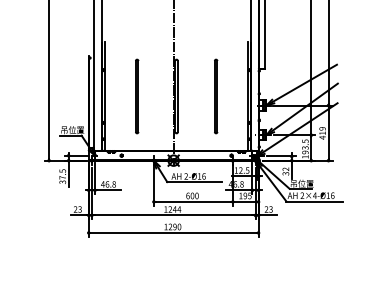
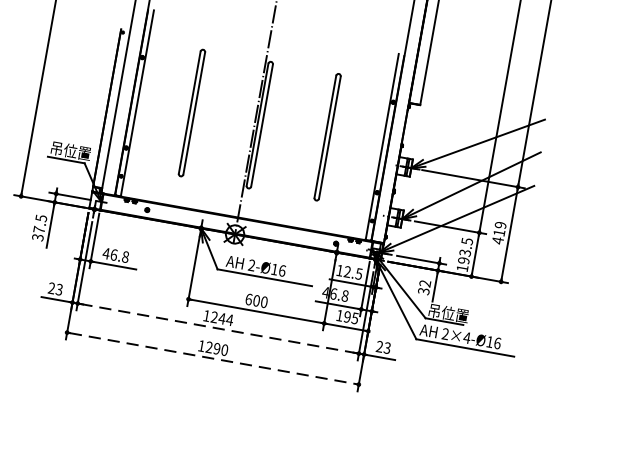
line: (174, 215) -> (219, 328), solid -> dashed
line: (174, 232) -> (214, 358), solid -> dashed

